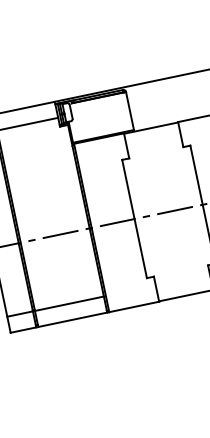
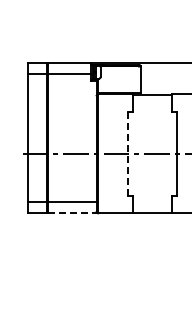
line: (134, 218) -> (128, 153), solid -> dashed
line: (73, 320) -> (72, 213), solid -> dashed

